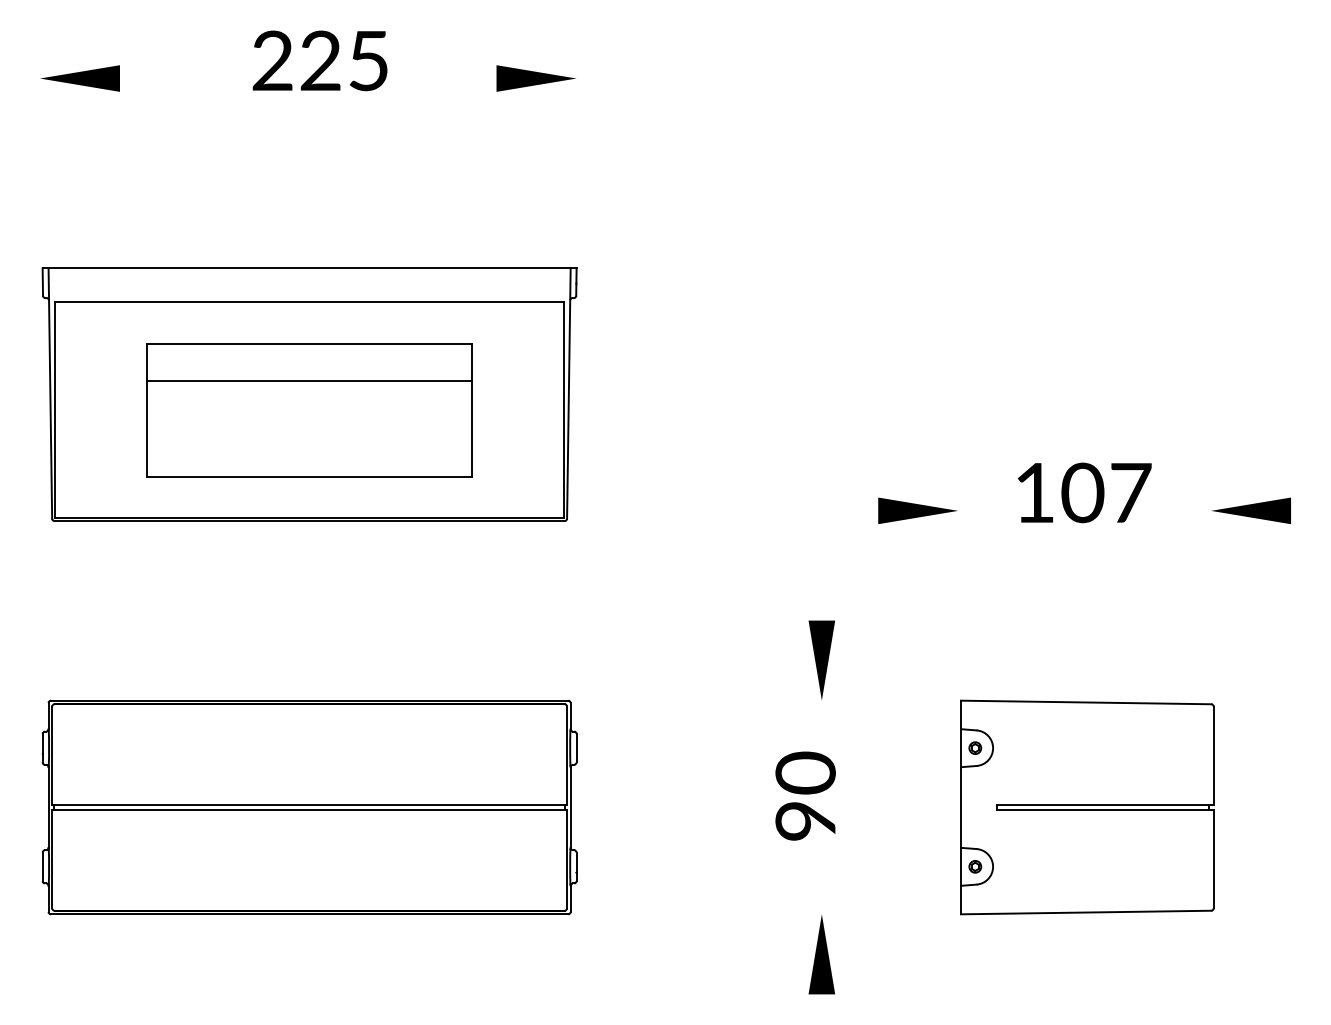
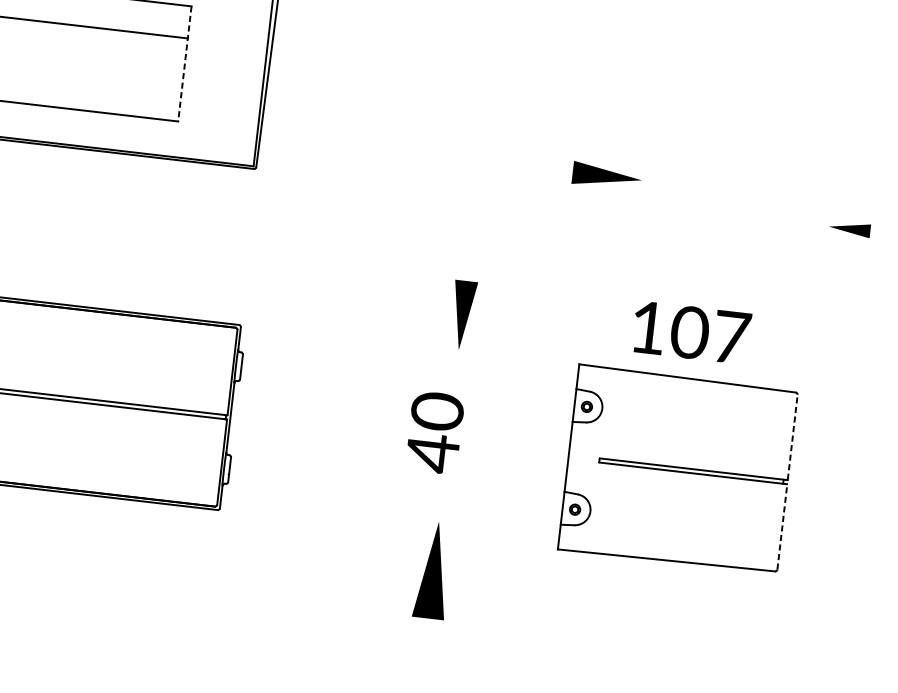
line: (472, 410) -> (185, 63), solid -> dashed
text: (1084, 492) -> (691, 332), moved
part: (917, 510) -> (606, 175), moved
part: (1250, 510) -> (849, 228), size x0.6
line: (1213, 755) -> (792, 437), solid -> dashed
text: (805, 821) -> (432, 453), 90 -> 40
line: (1213, 858) -> (782, 526), solid -> dashed
part: (821, 954) -> (433, 570), size x1.4

